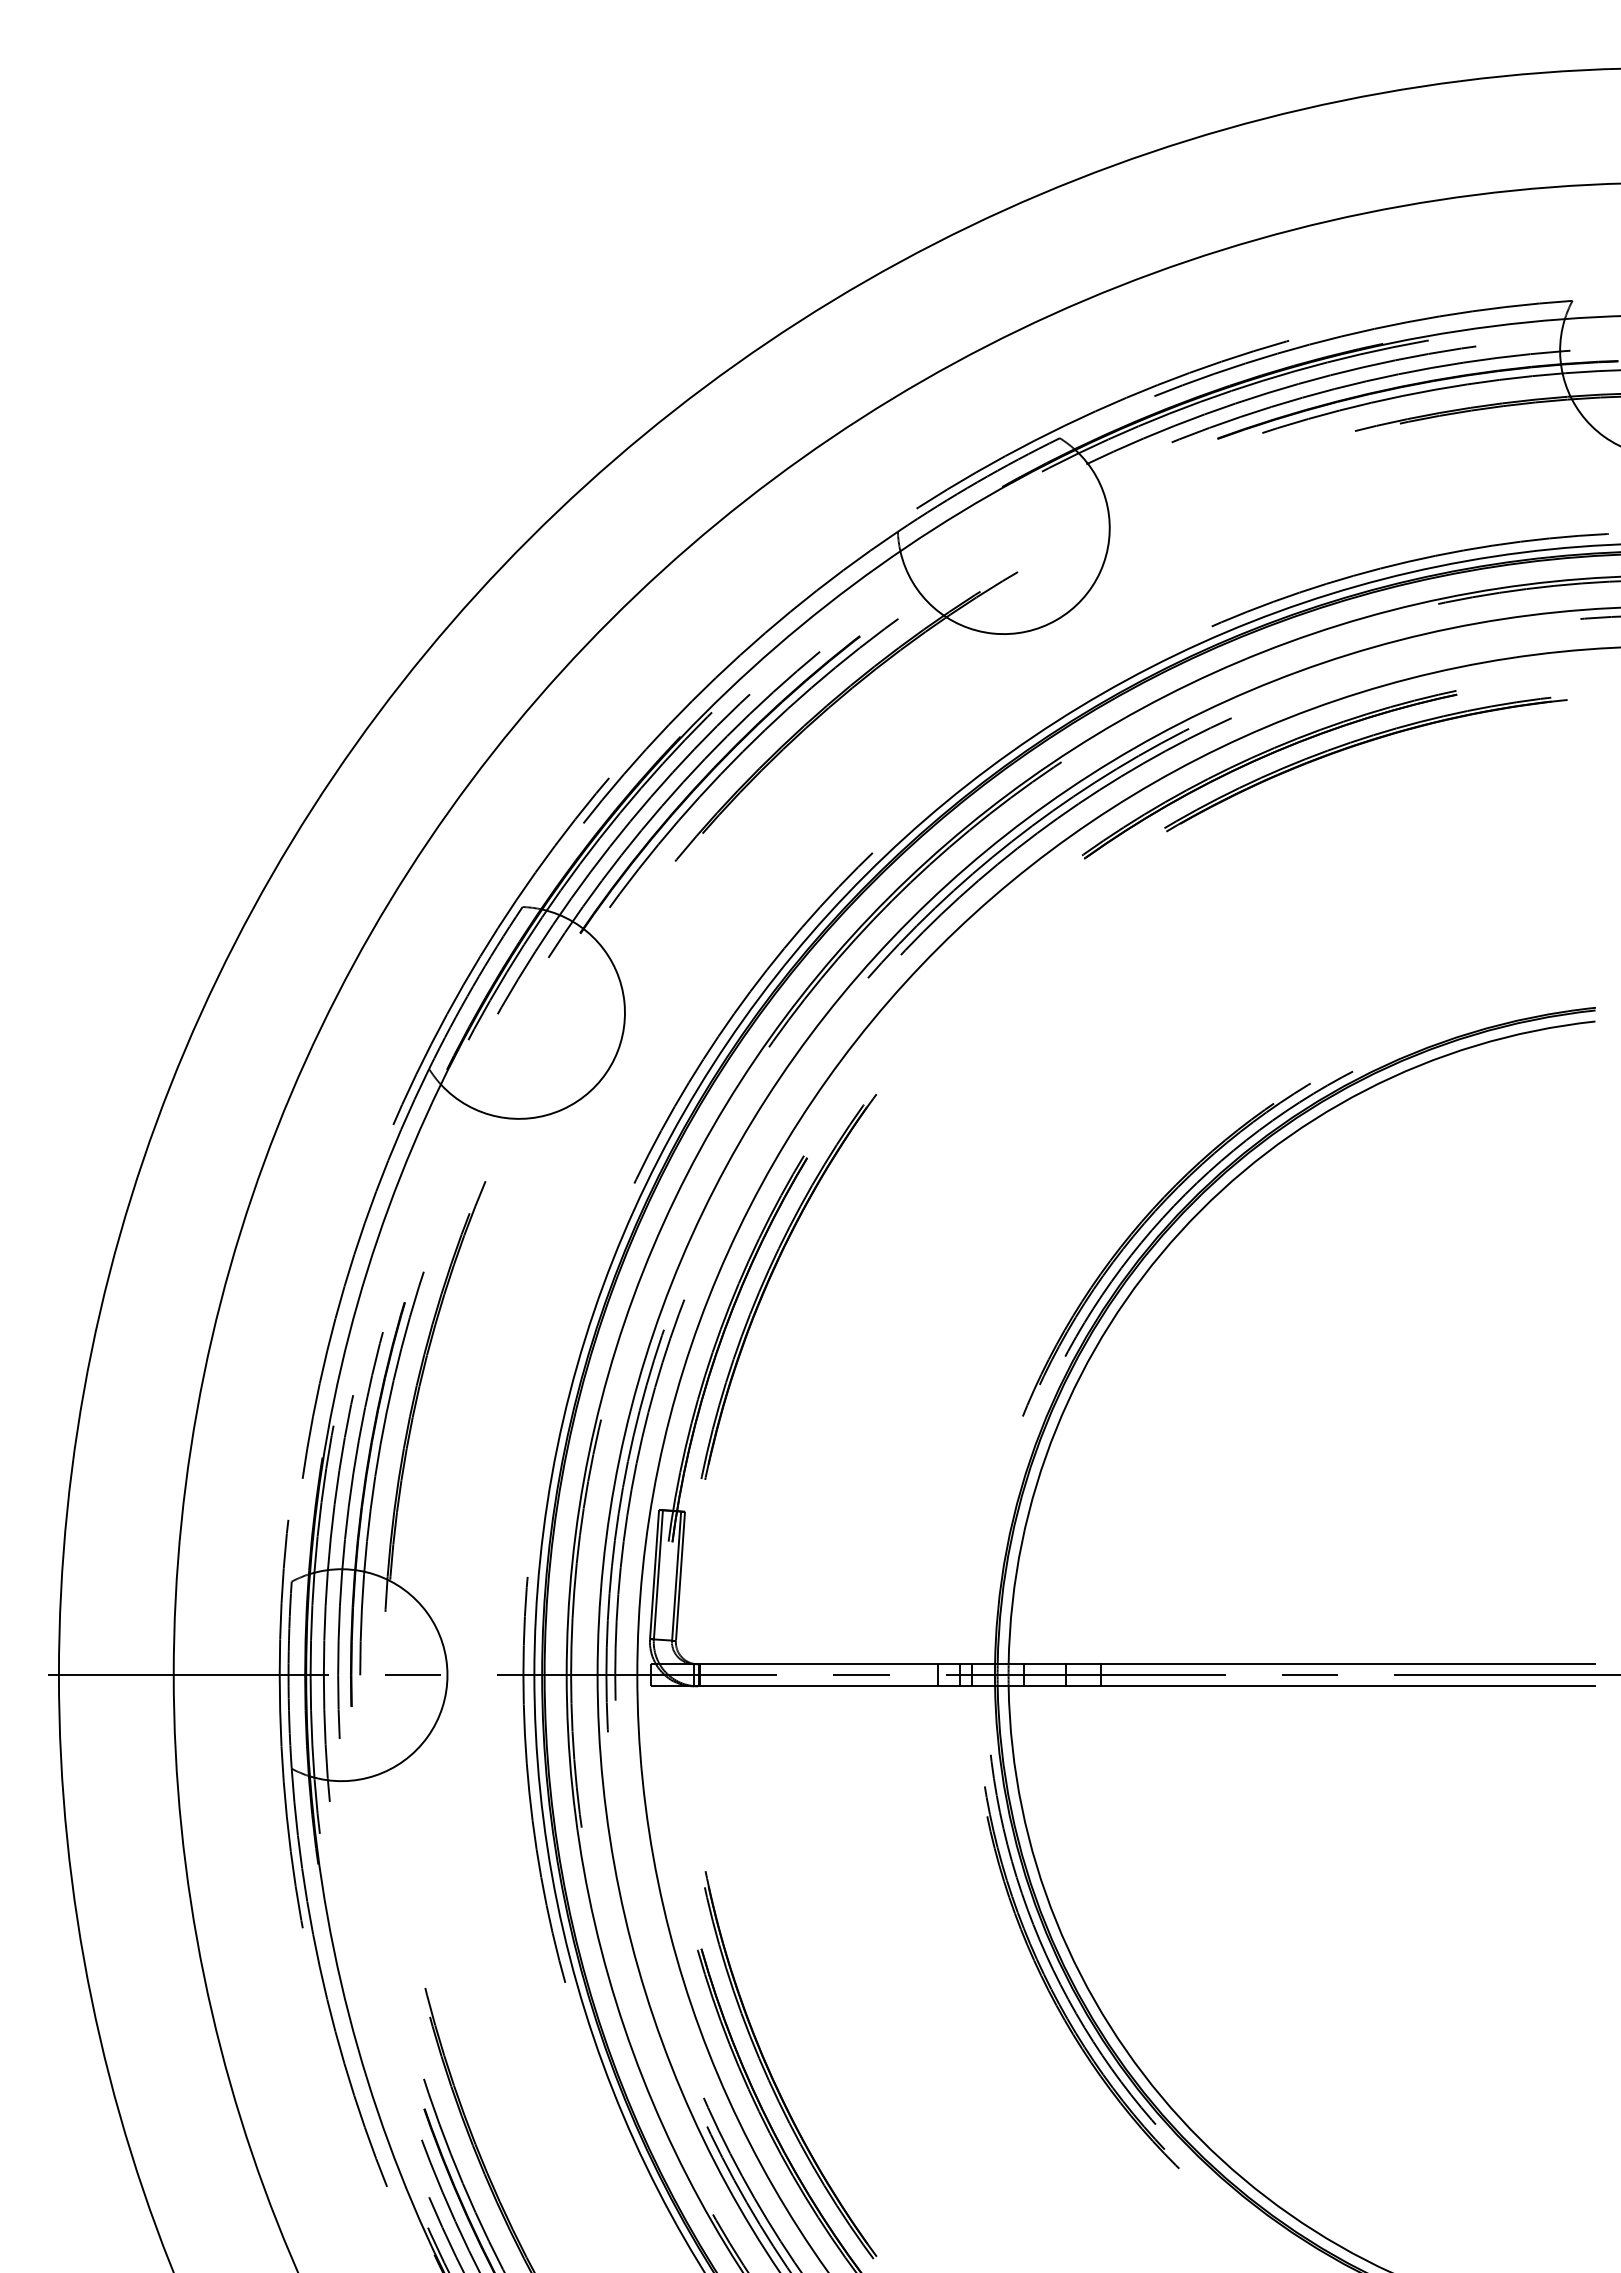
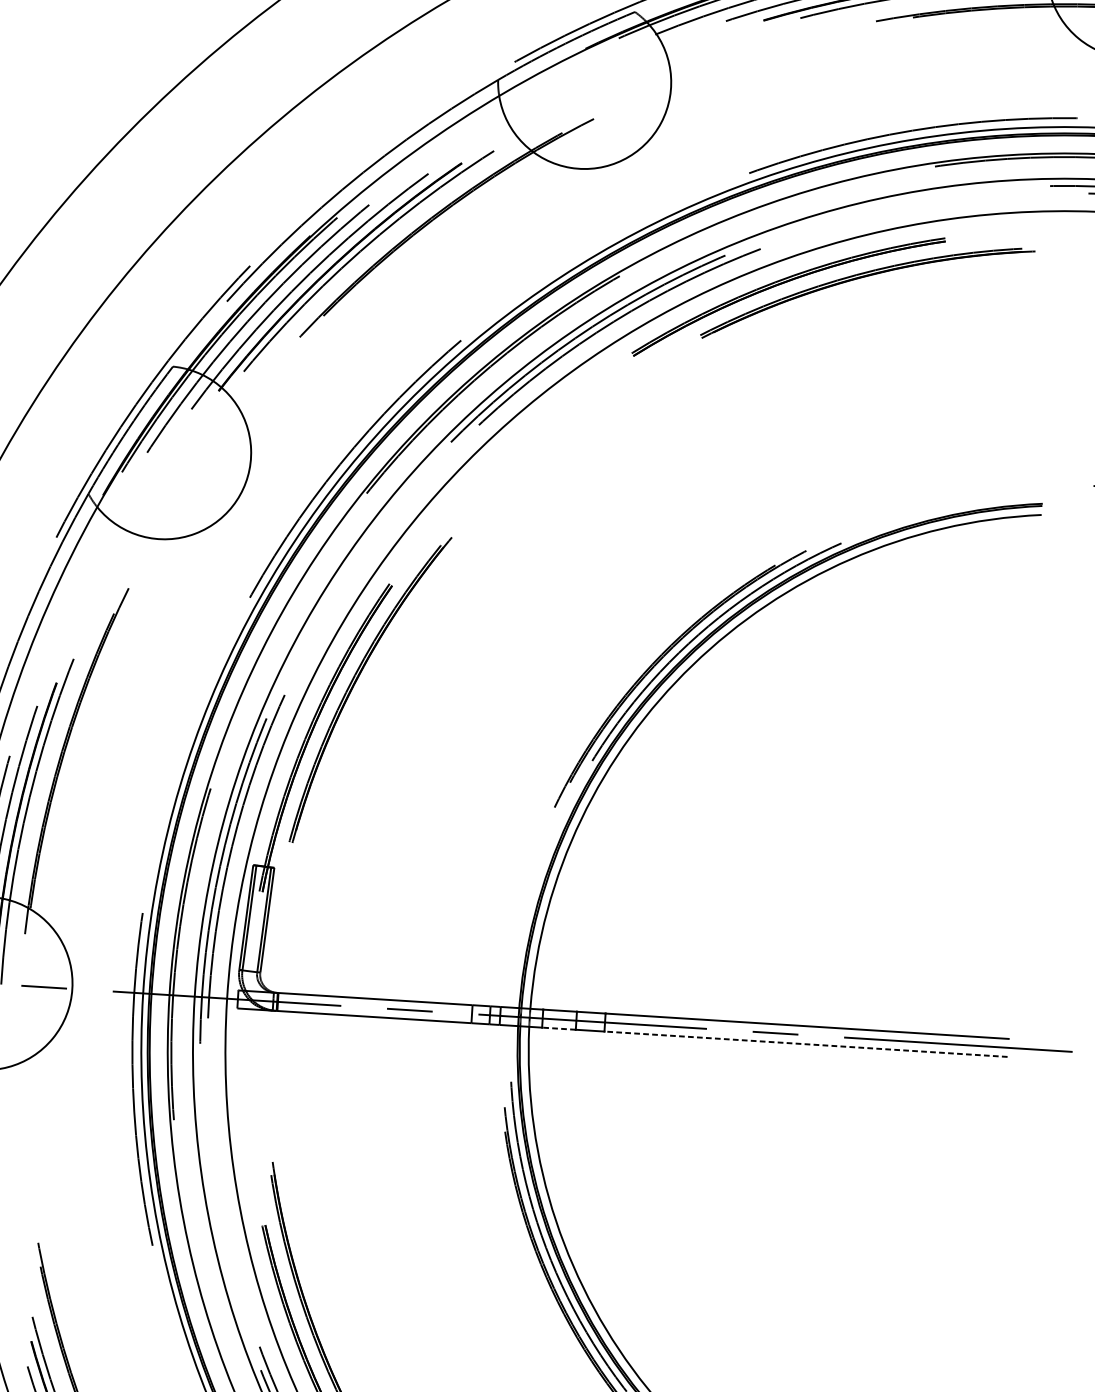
line: (1045, 1686) -> (559, 1028), solid -> dashed
line: (1347, 1686) -> (805, 1044), solid -> dashed

